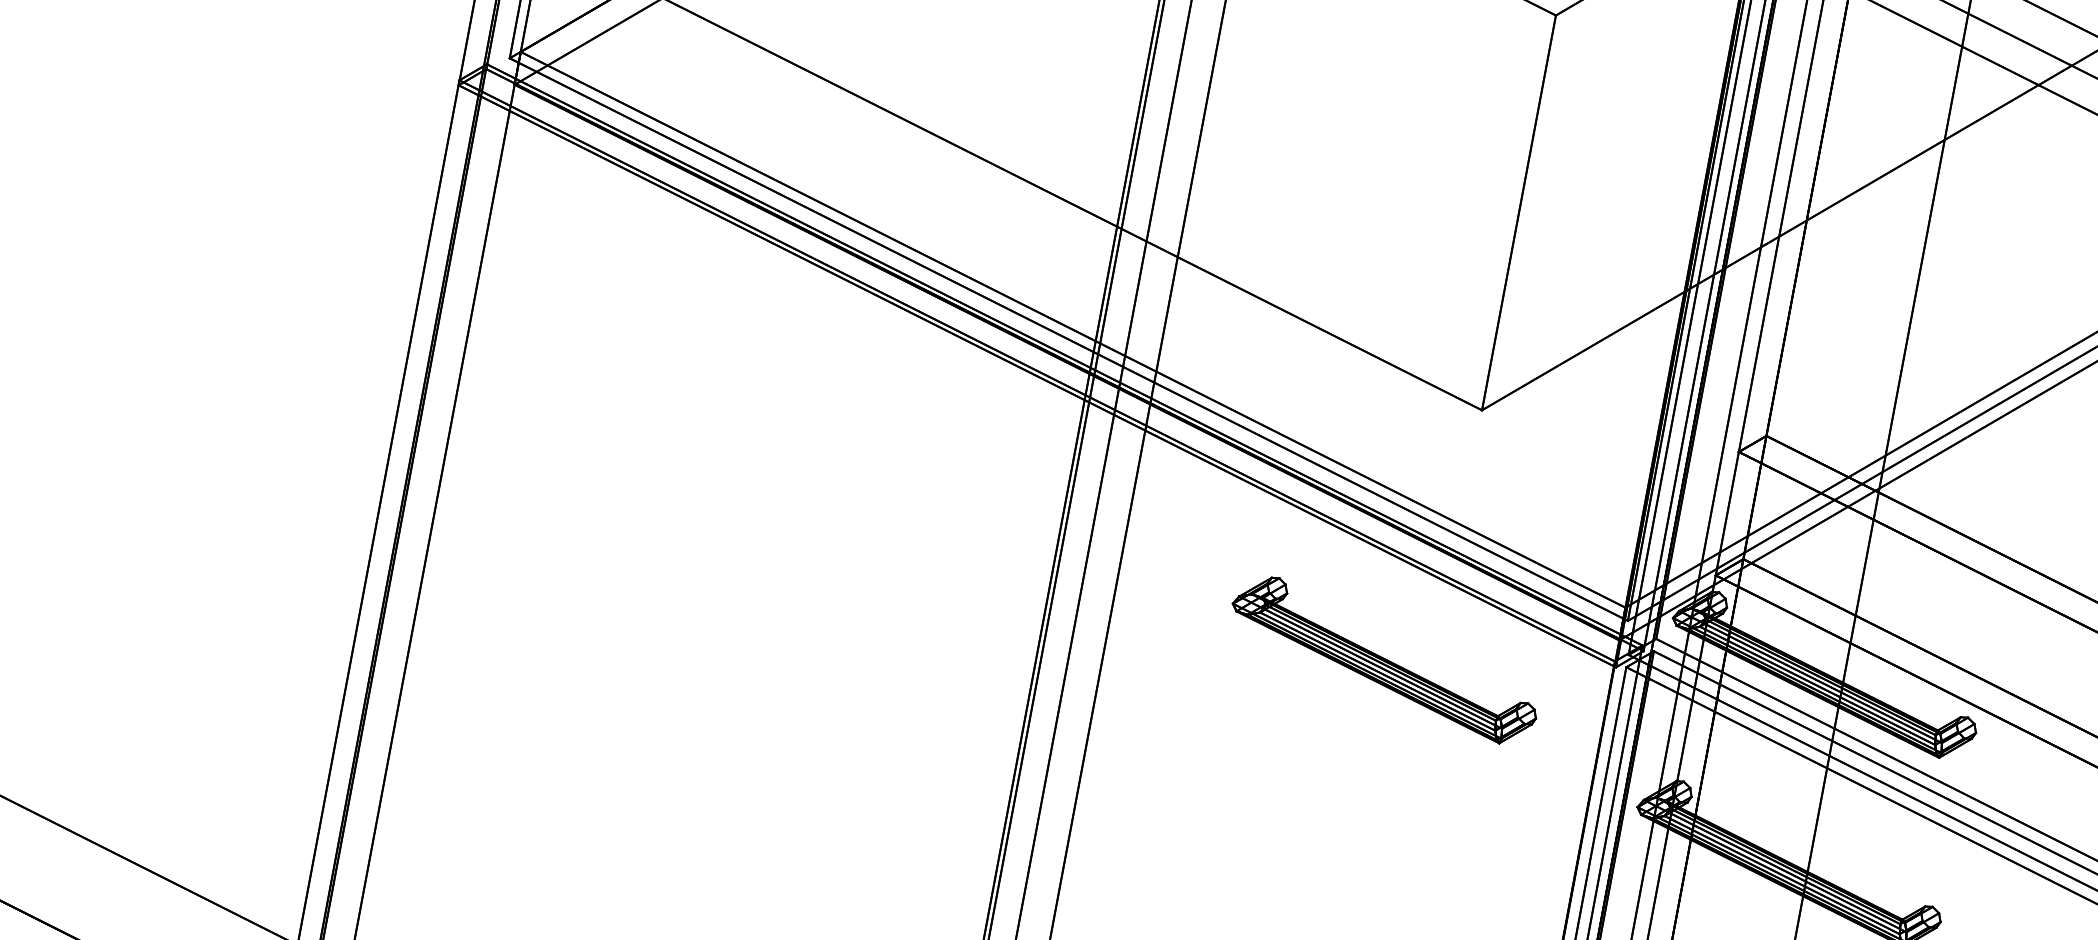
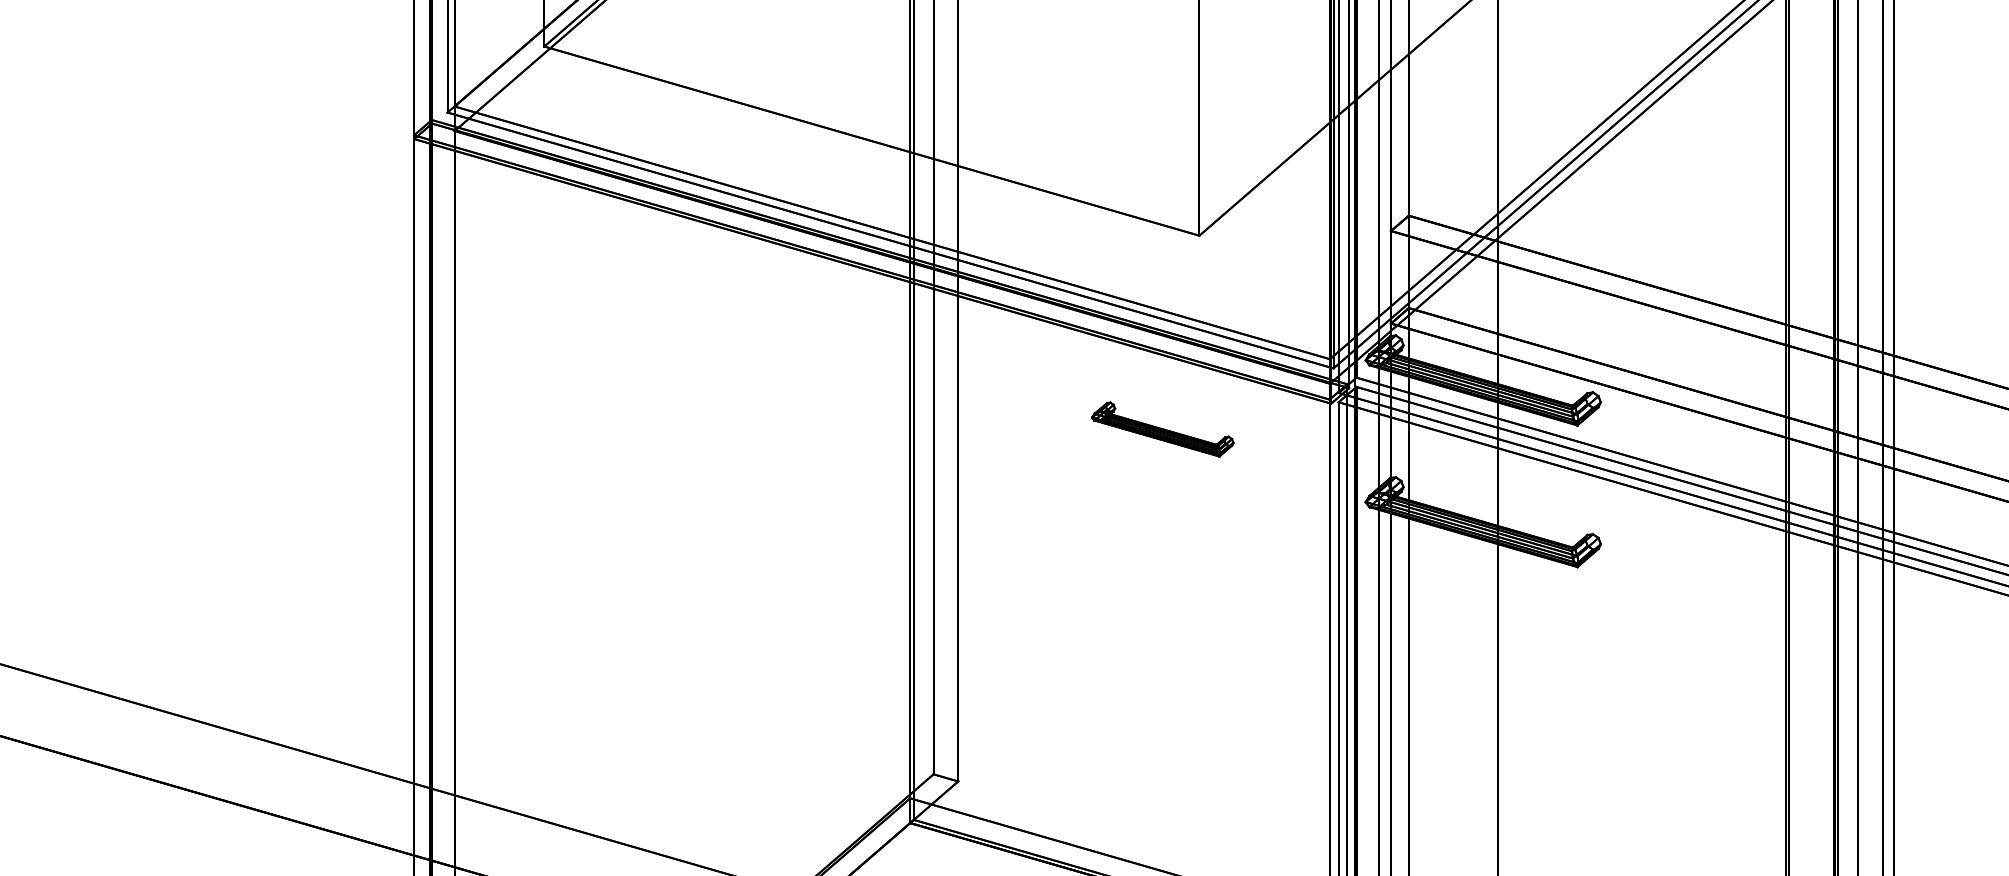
part: (1384, 659) -> (1162, 429), size x0.6

